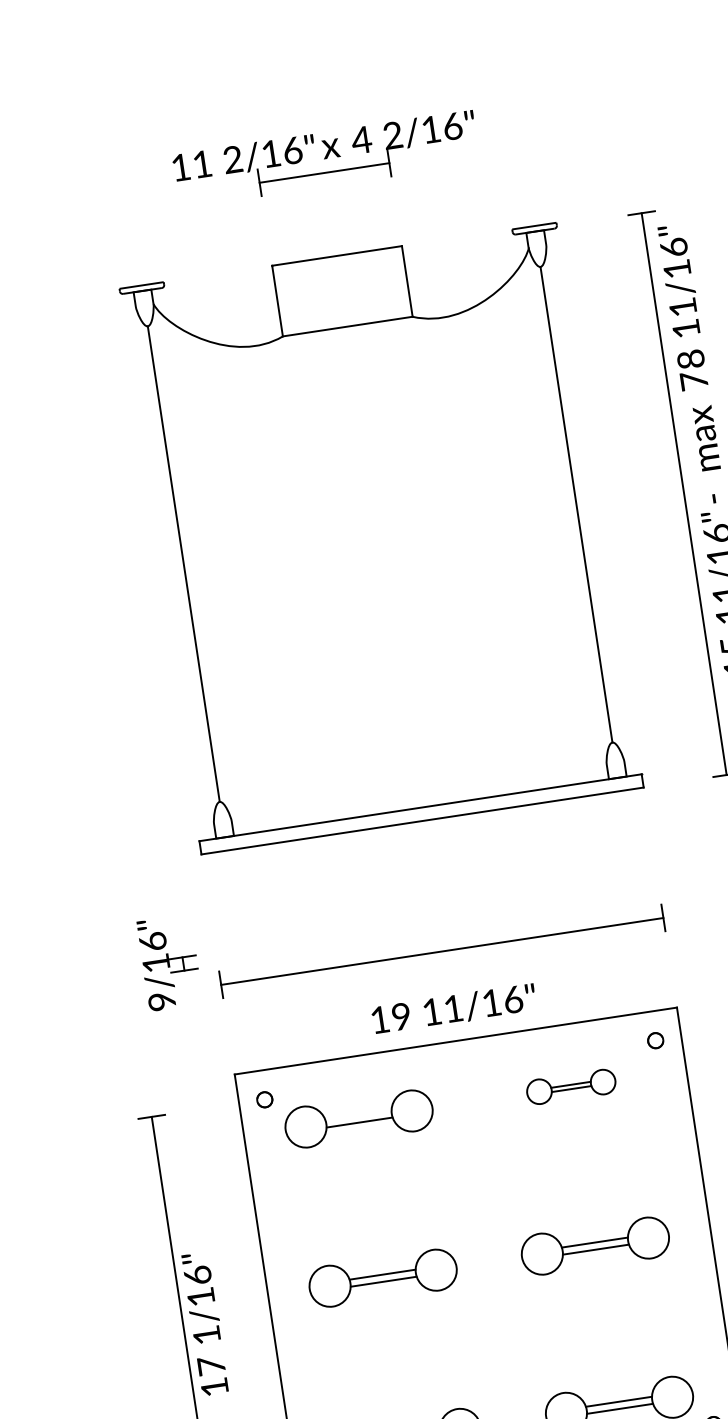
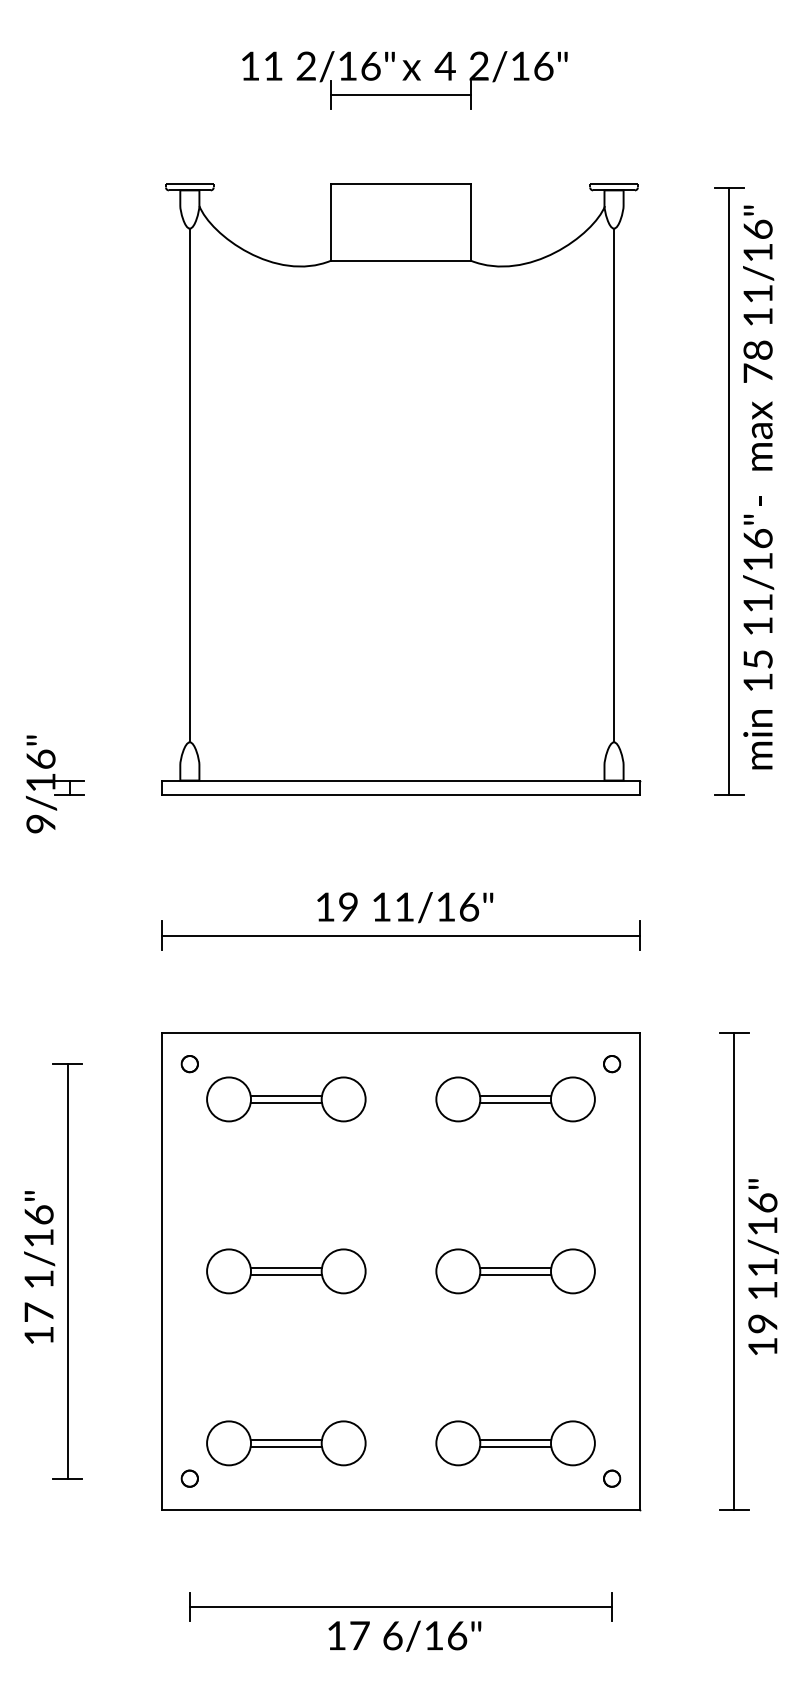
part: (169, 963) -> (55, 784), moved
text: (454, 1009) -> (405, 907), moved
part: (571, 1086) -> (515, 1099), size x1.67
line: (358, 1115) -> (286, 1095), added
text: (205, 1324) -> (39, 1267), moved

